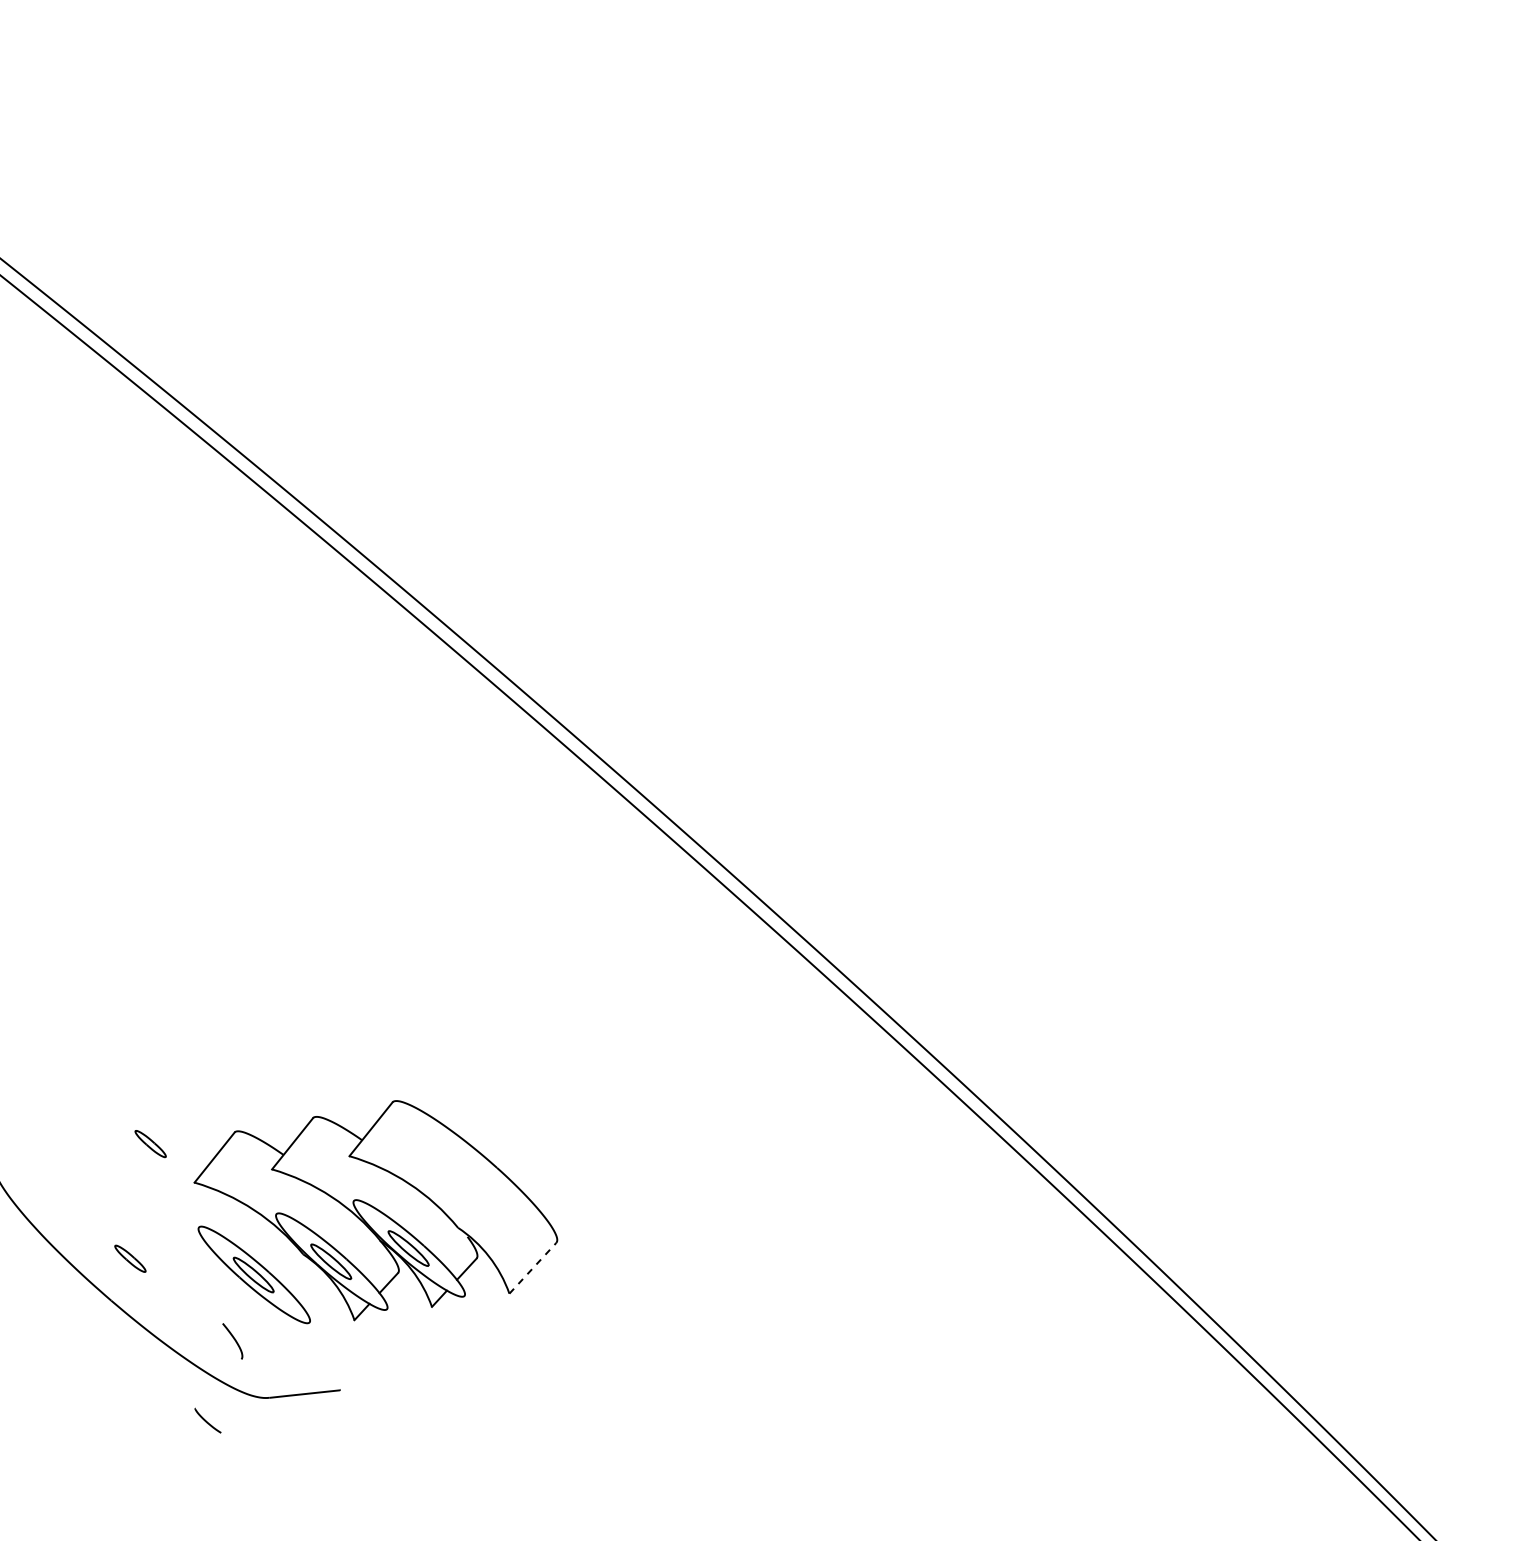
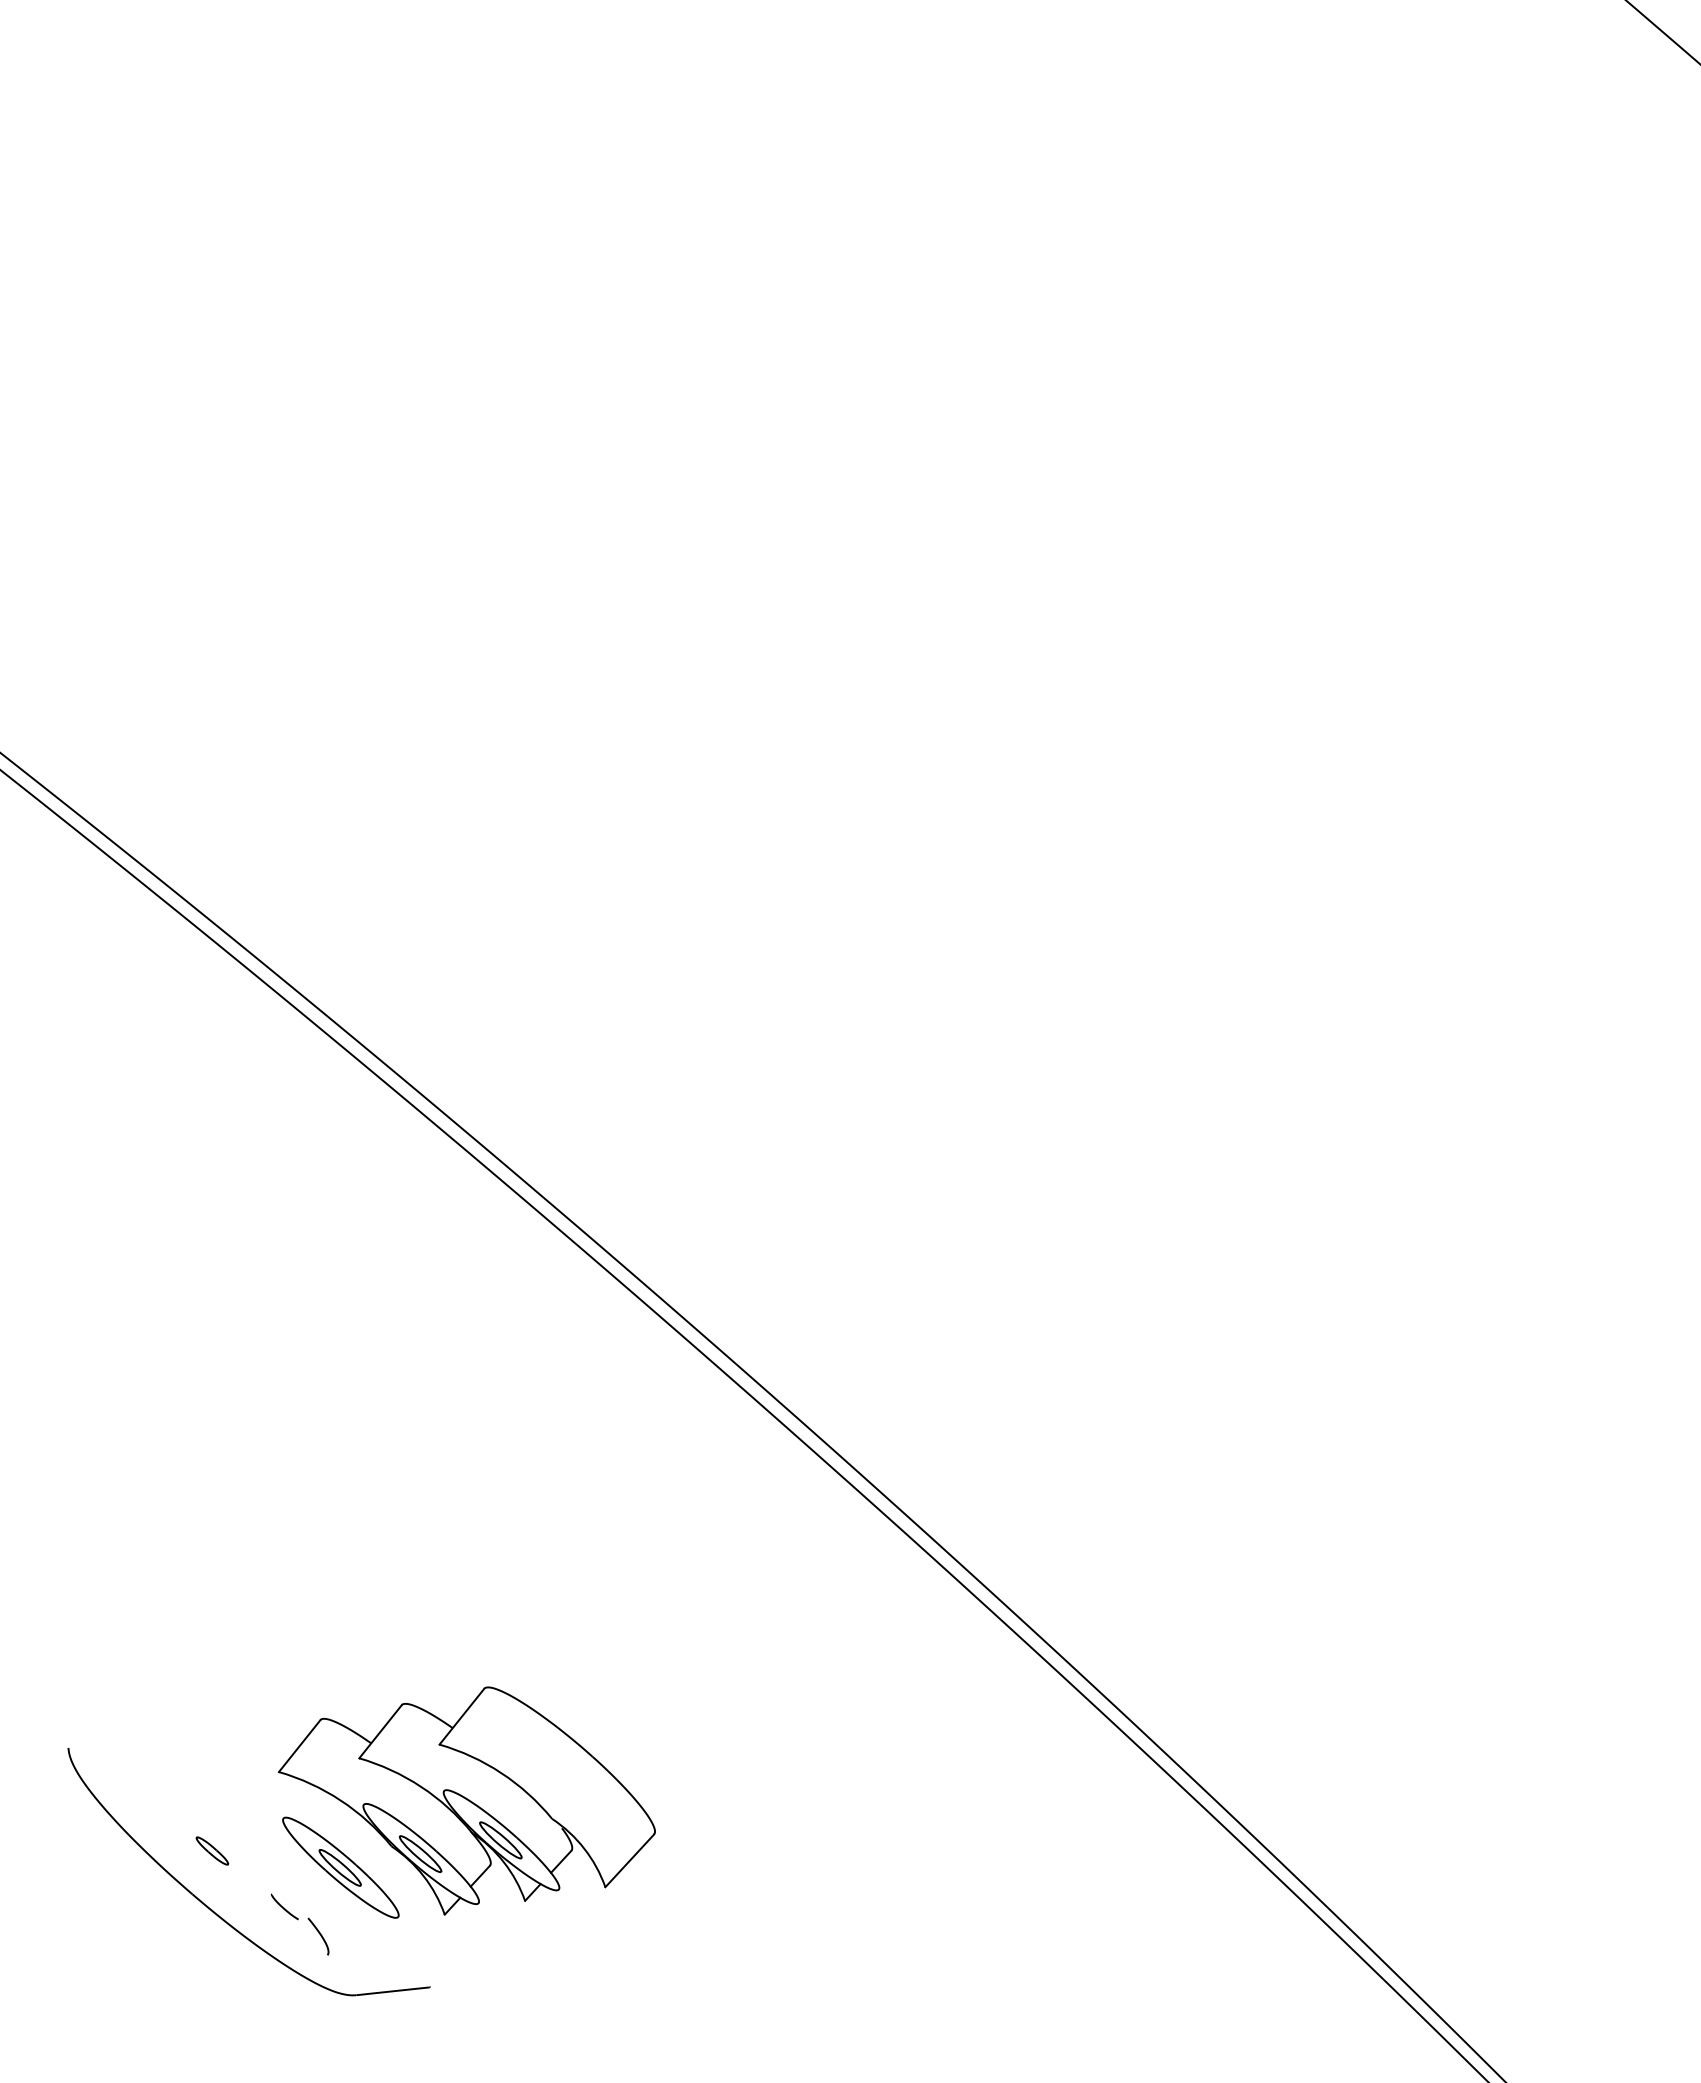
part: (150, 1143) -> (233, 1731), removed
line: (532, 1267) -> (629, 1860), dashed -> solid
curve: (206, 1420) -> (283, 1906), moved

